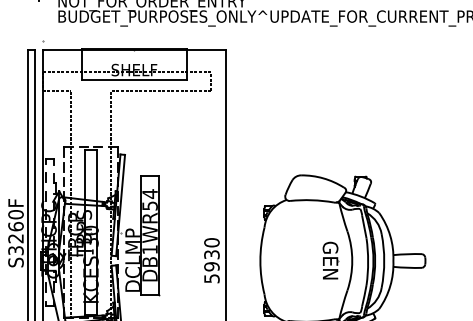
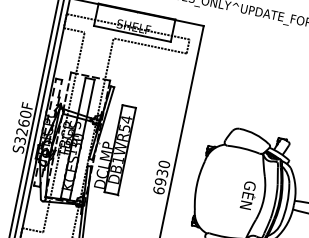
text: (211, 278) -> (158, 190), 5930 -> 6930

